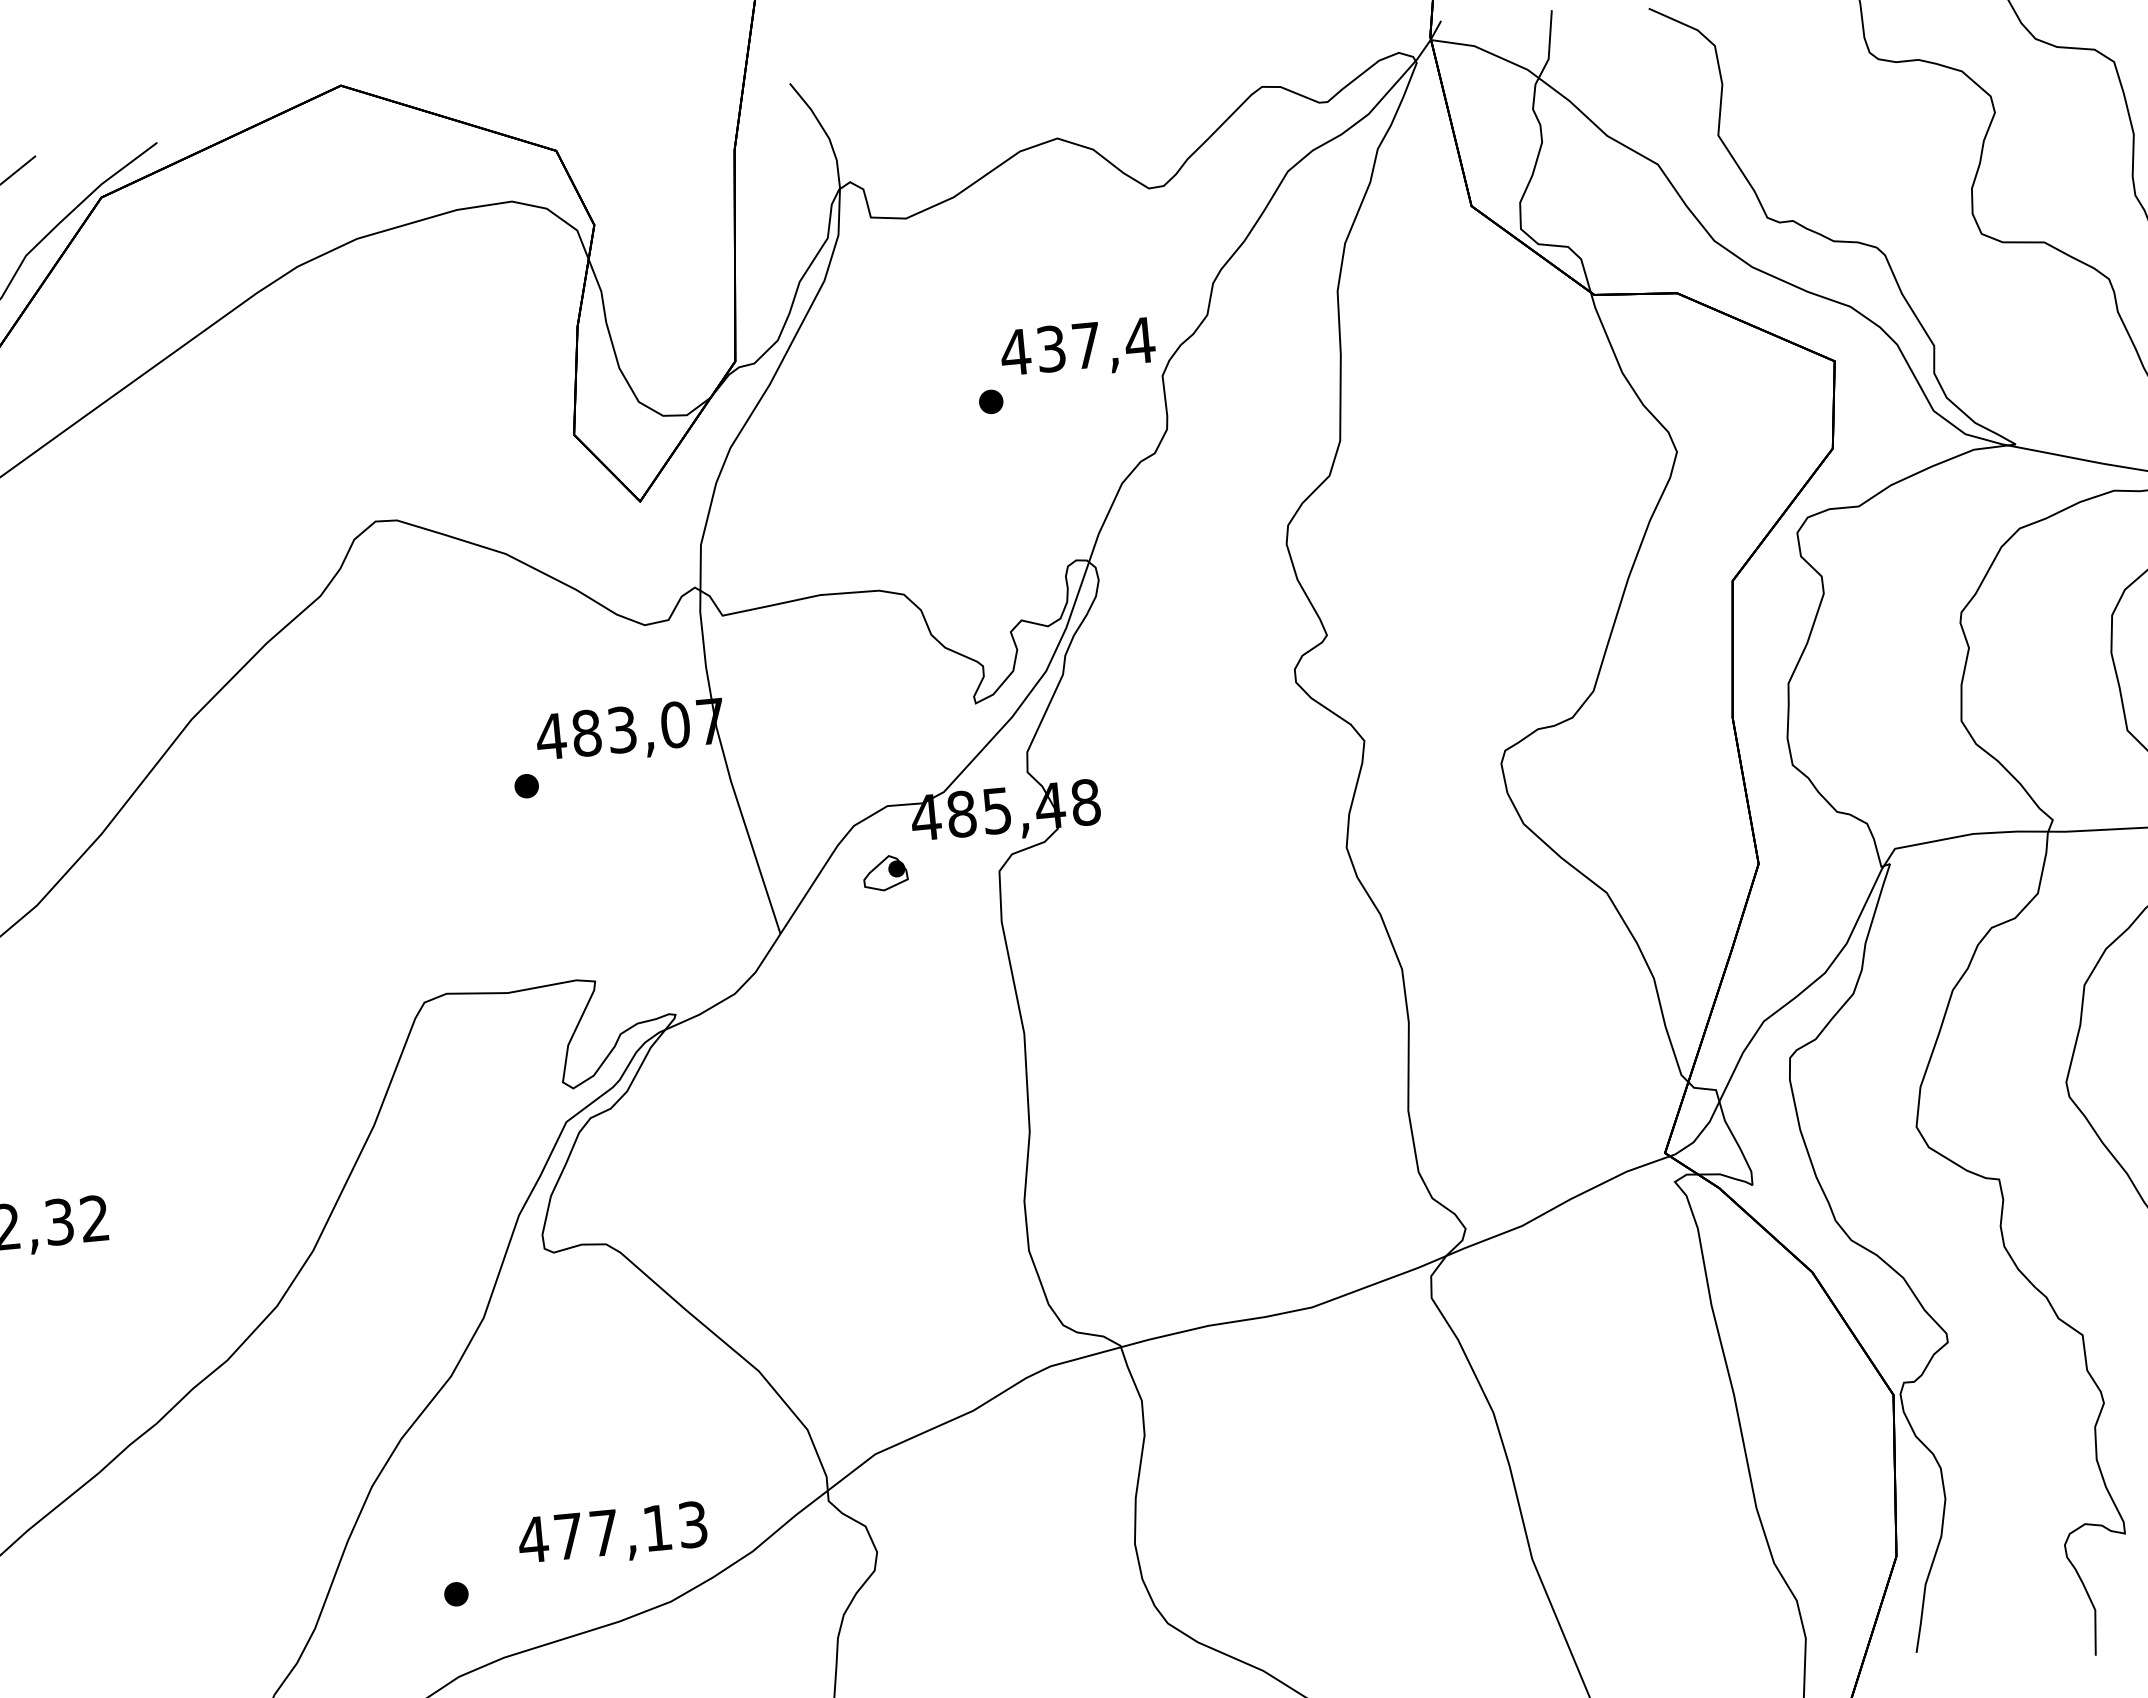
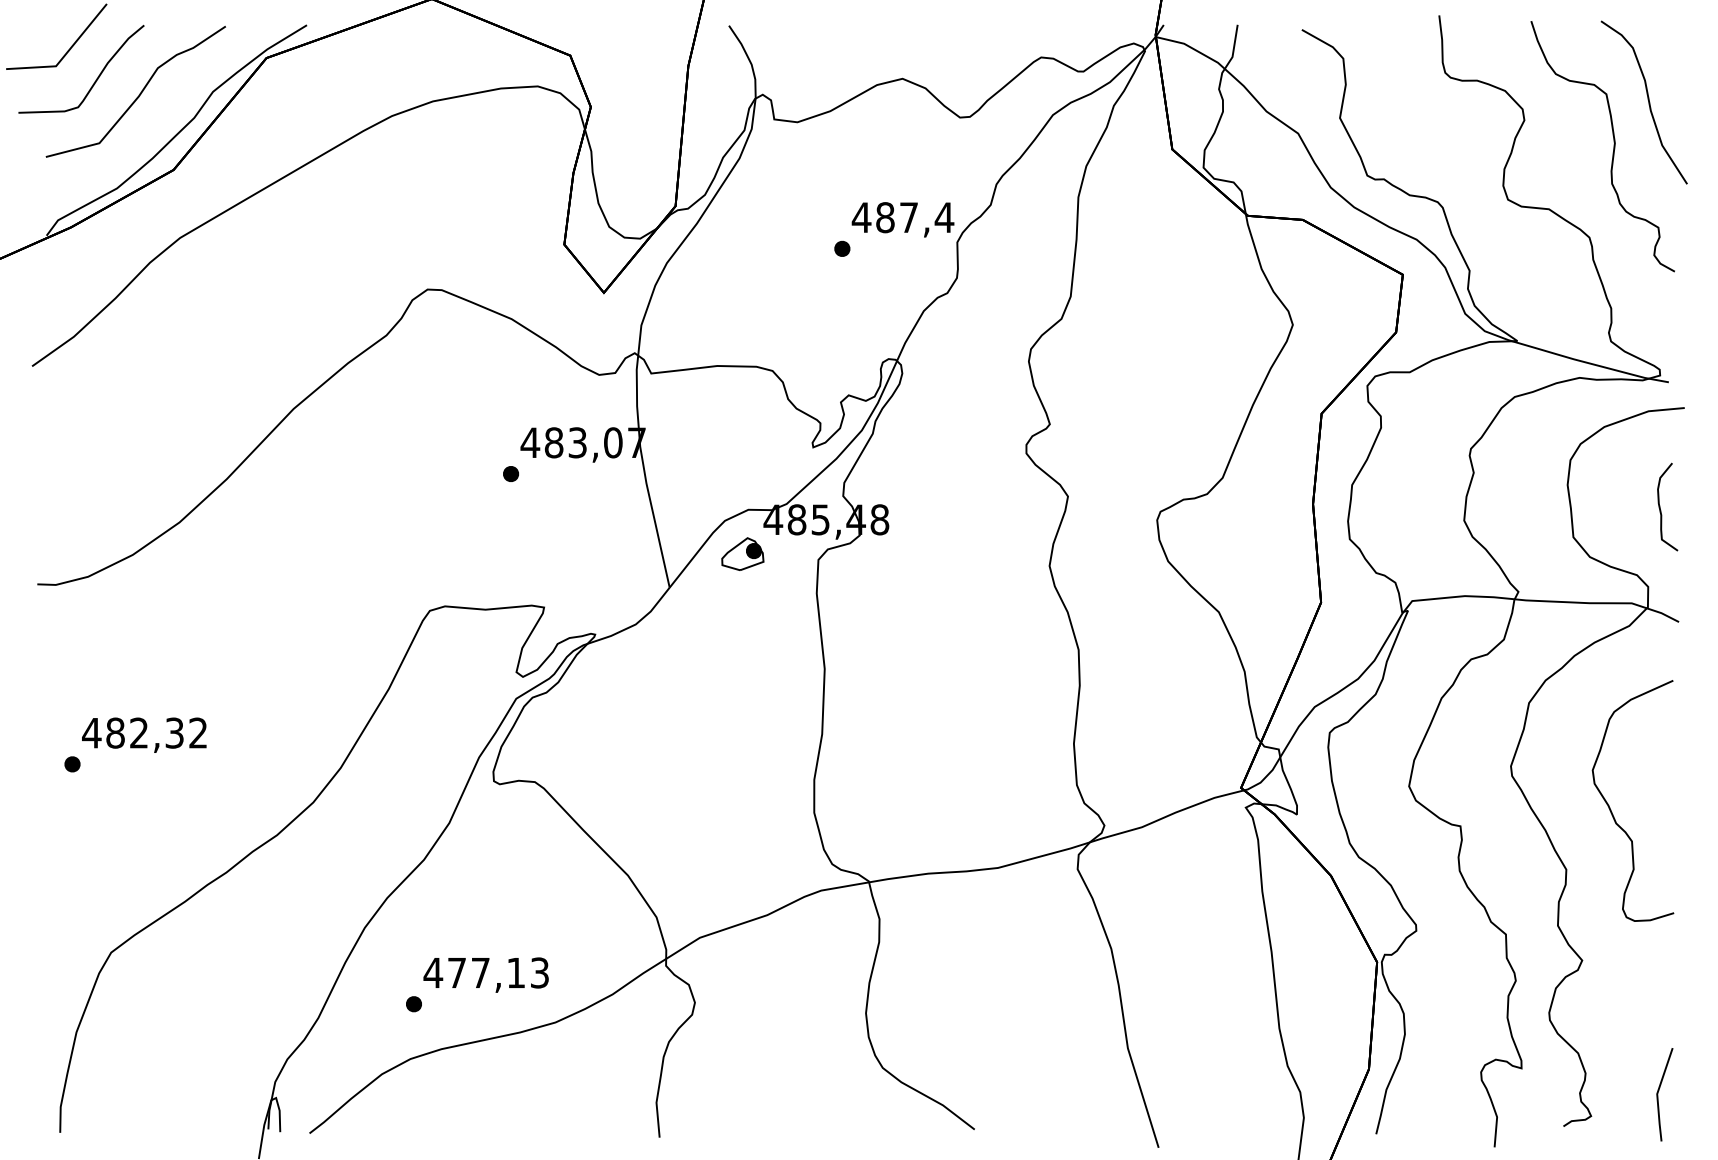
text: (1051, 348) -> (885, 217), 437,4 -> 487,4
part: (884, 872) -> (742, 553), size x1.43
text: (611, 1534) -> (485, 974), moved

